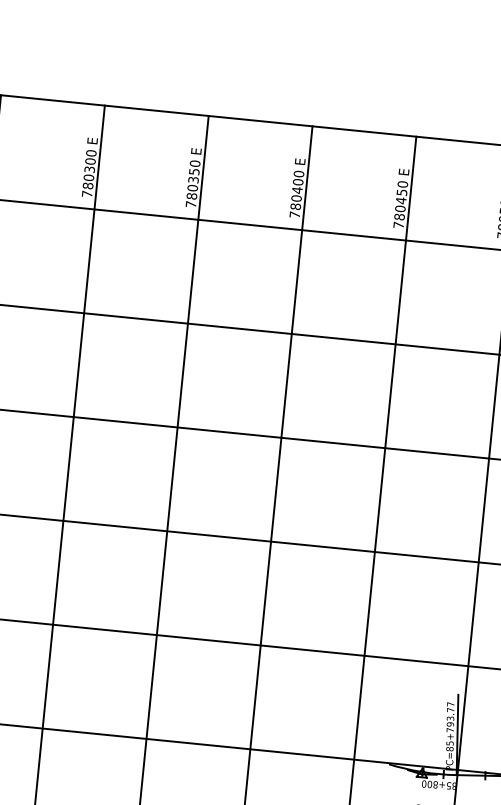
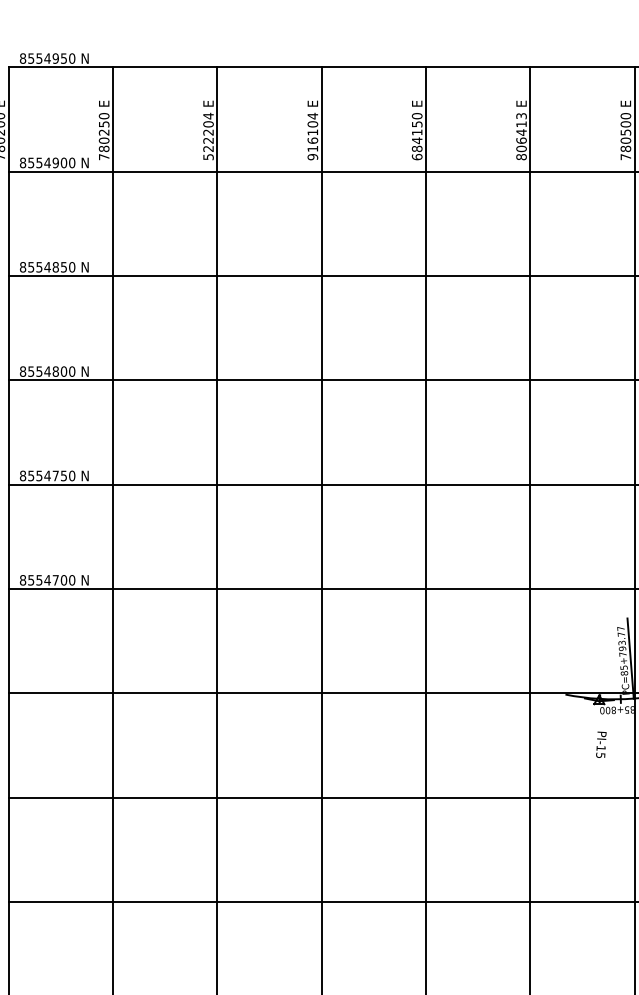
text: (89, 173) -> (208, 136), 780300 -> 522204
text: (192, 183) -> (312, 136), 780350 -> 916104
text: (295, 198) -> (416, 140), 780400 -> 684150
text: (400, 204) -> (521, 136), 780450 -> 806413

